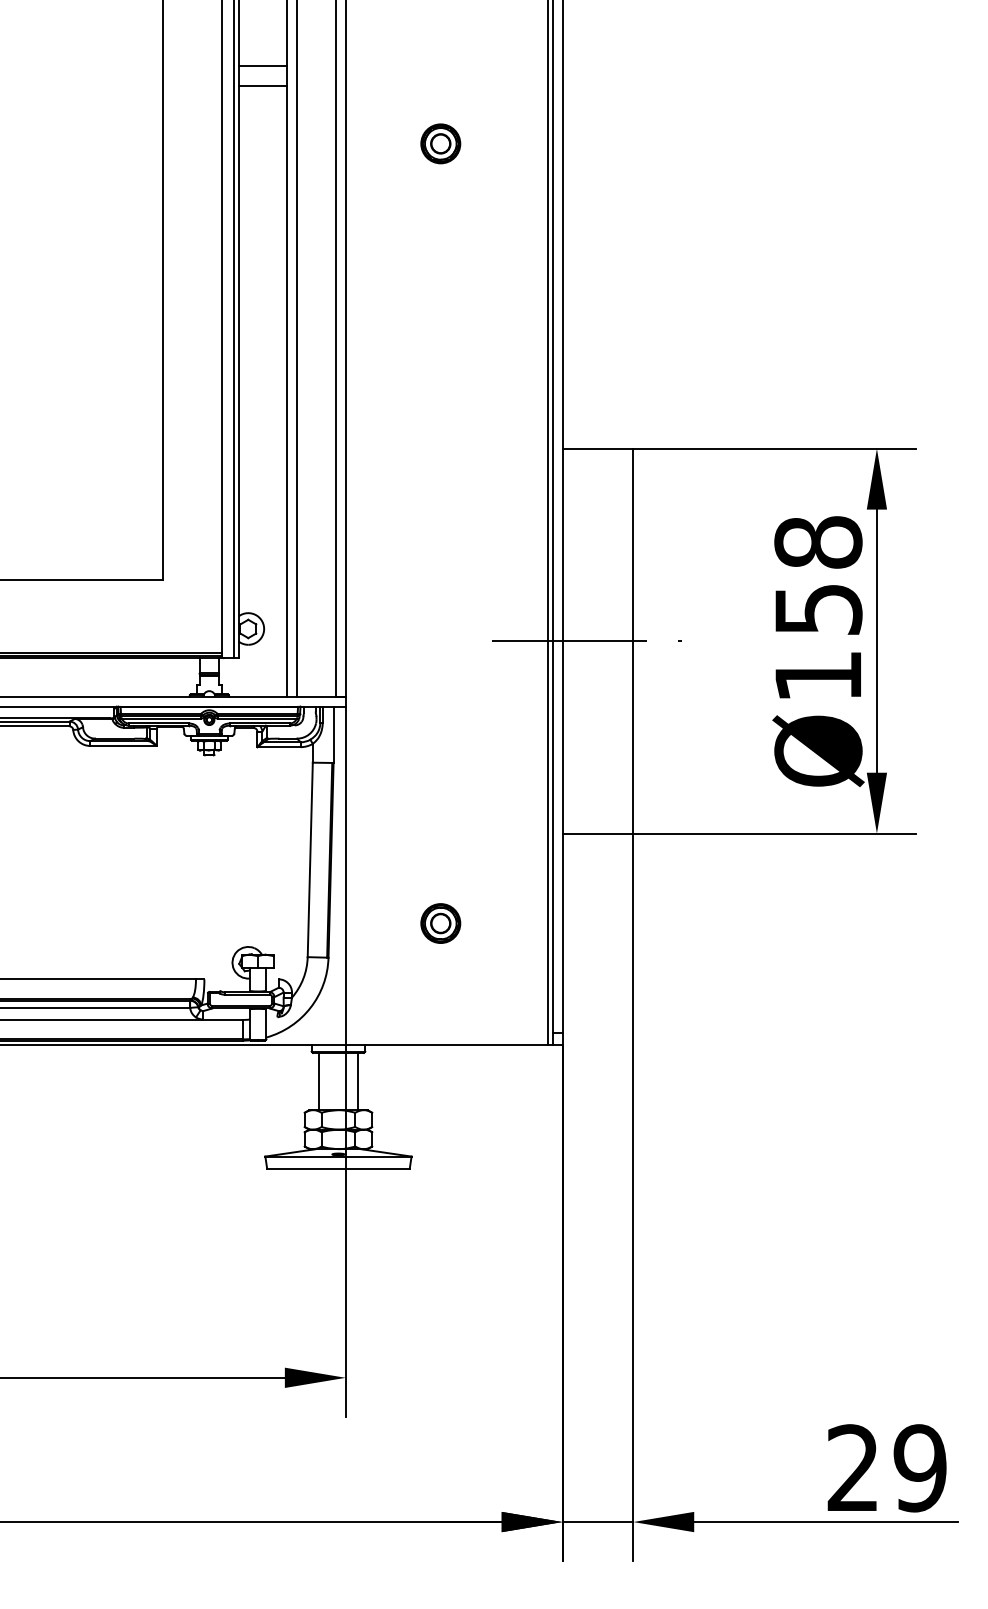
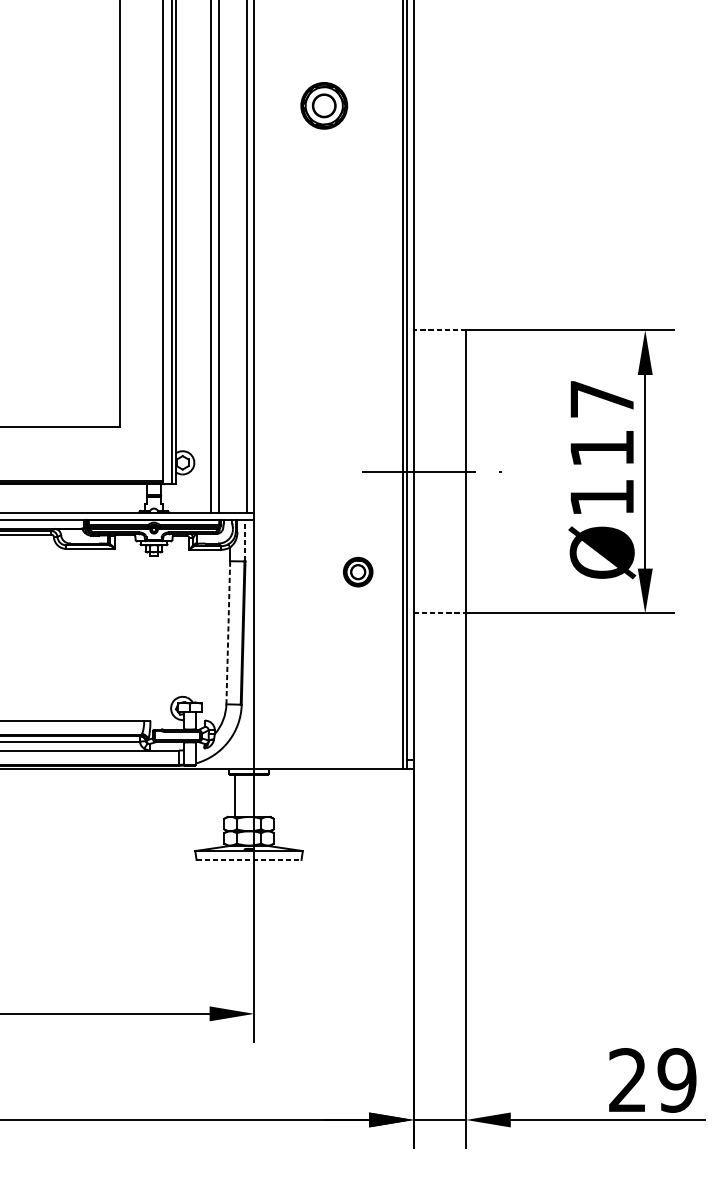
line: (262, 66) -> (193, 48), removed
line: (262, 85) -> (193, 62), removed
part: (440, 143) -> (324, 105), size x1.6
line: (597, 448) -> (439, 330), solid -> dashed
text: (818, 575) -> (602, 423), Ø158 -> Ø117
line: (333, 734) -> (245, 540), solid -> dashed
line: (598, 833) -> (440, 613), solid -> dashed
line: (310, 859) -> (228, 632), solid -> dashed
part: (440, 923) -> (357, 572), moved
line: (357, 1081) -> (263, 795), removed
line: (338, 1168) -> (249, 859), solid -> dashed

